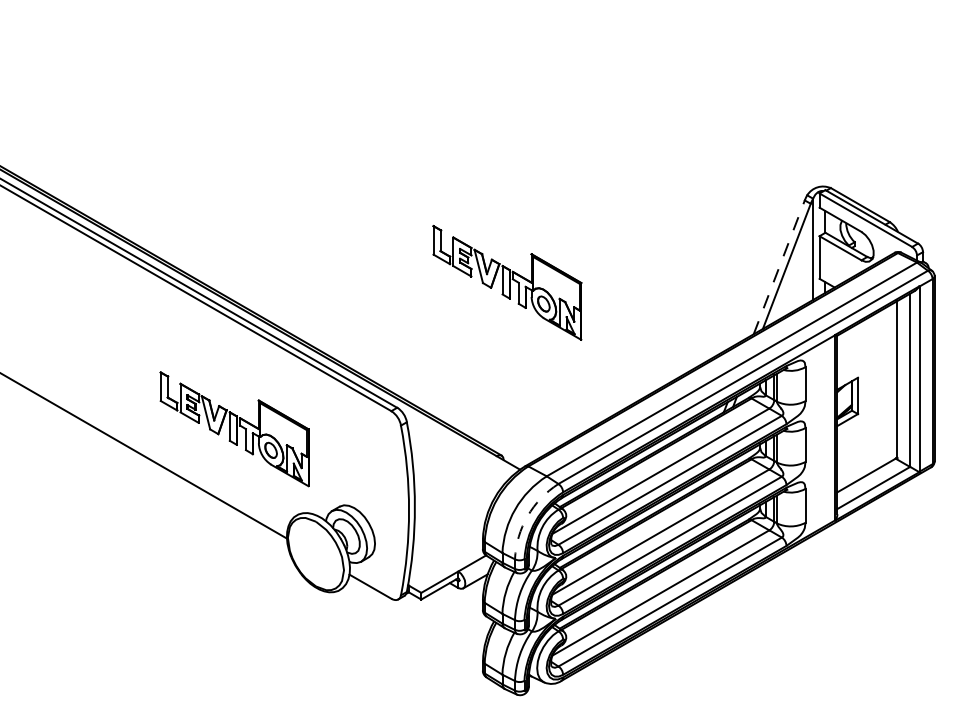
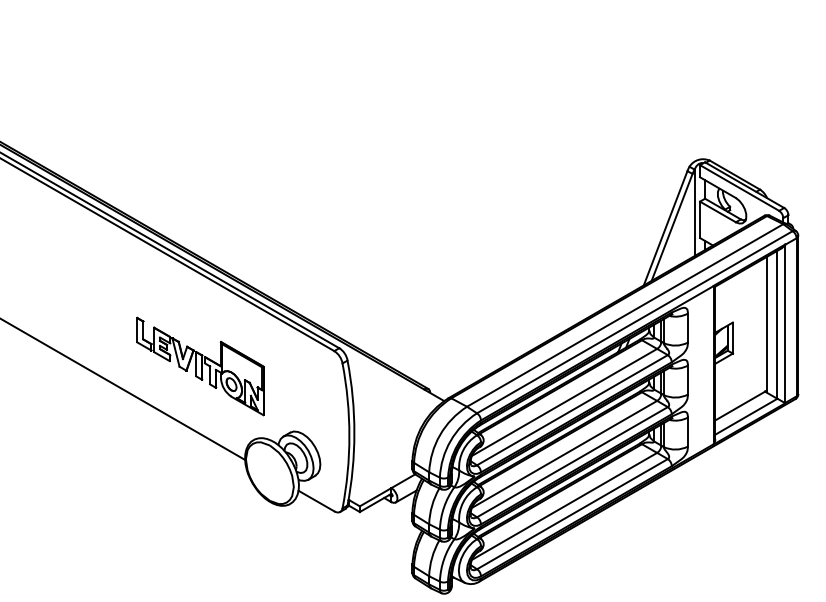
line: (779, 266) -> (665, 227), dashed -> solid
part: (507, 282) -> (433, 241), removed
arc: (527, 515) -> (450, 440), dashed -> solid

